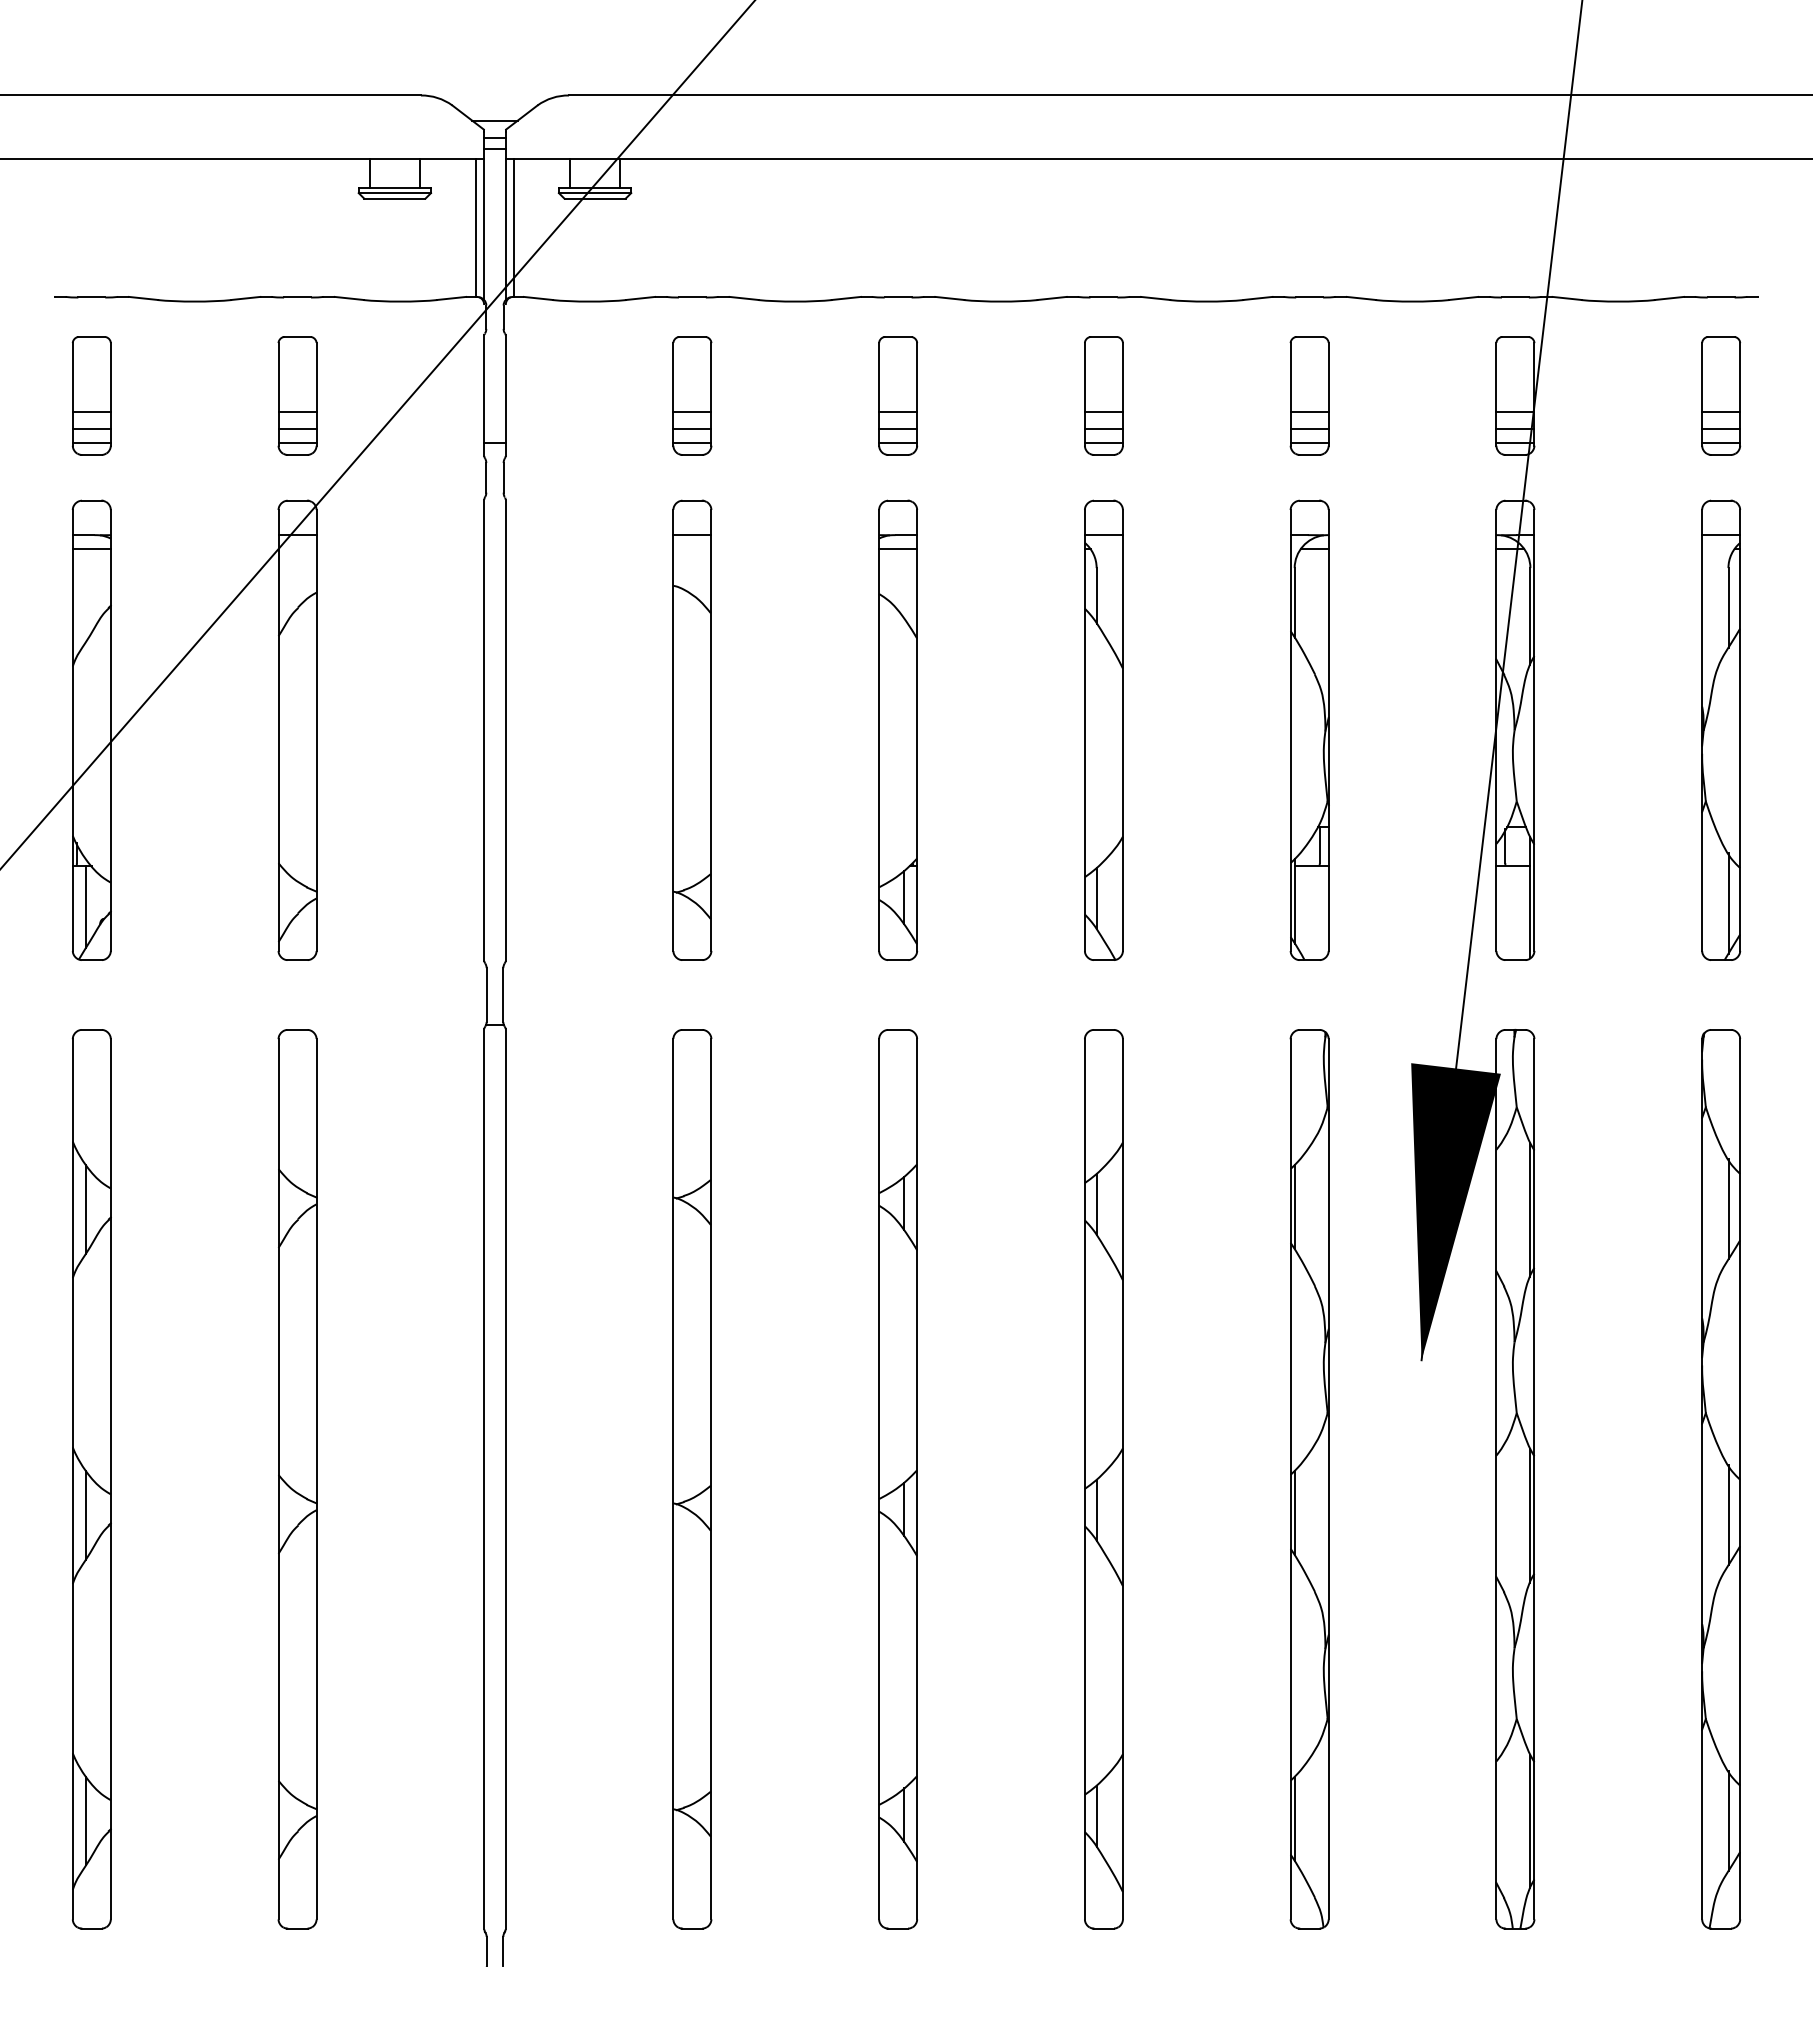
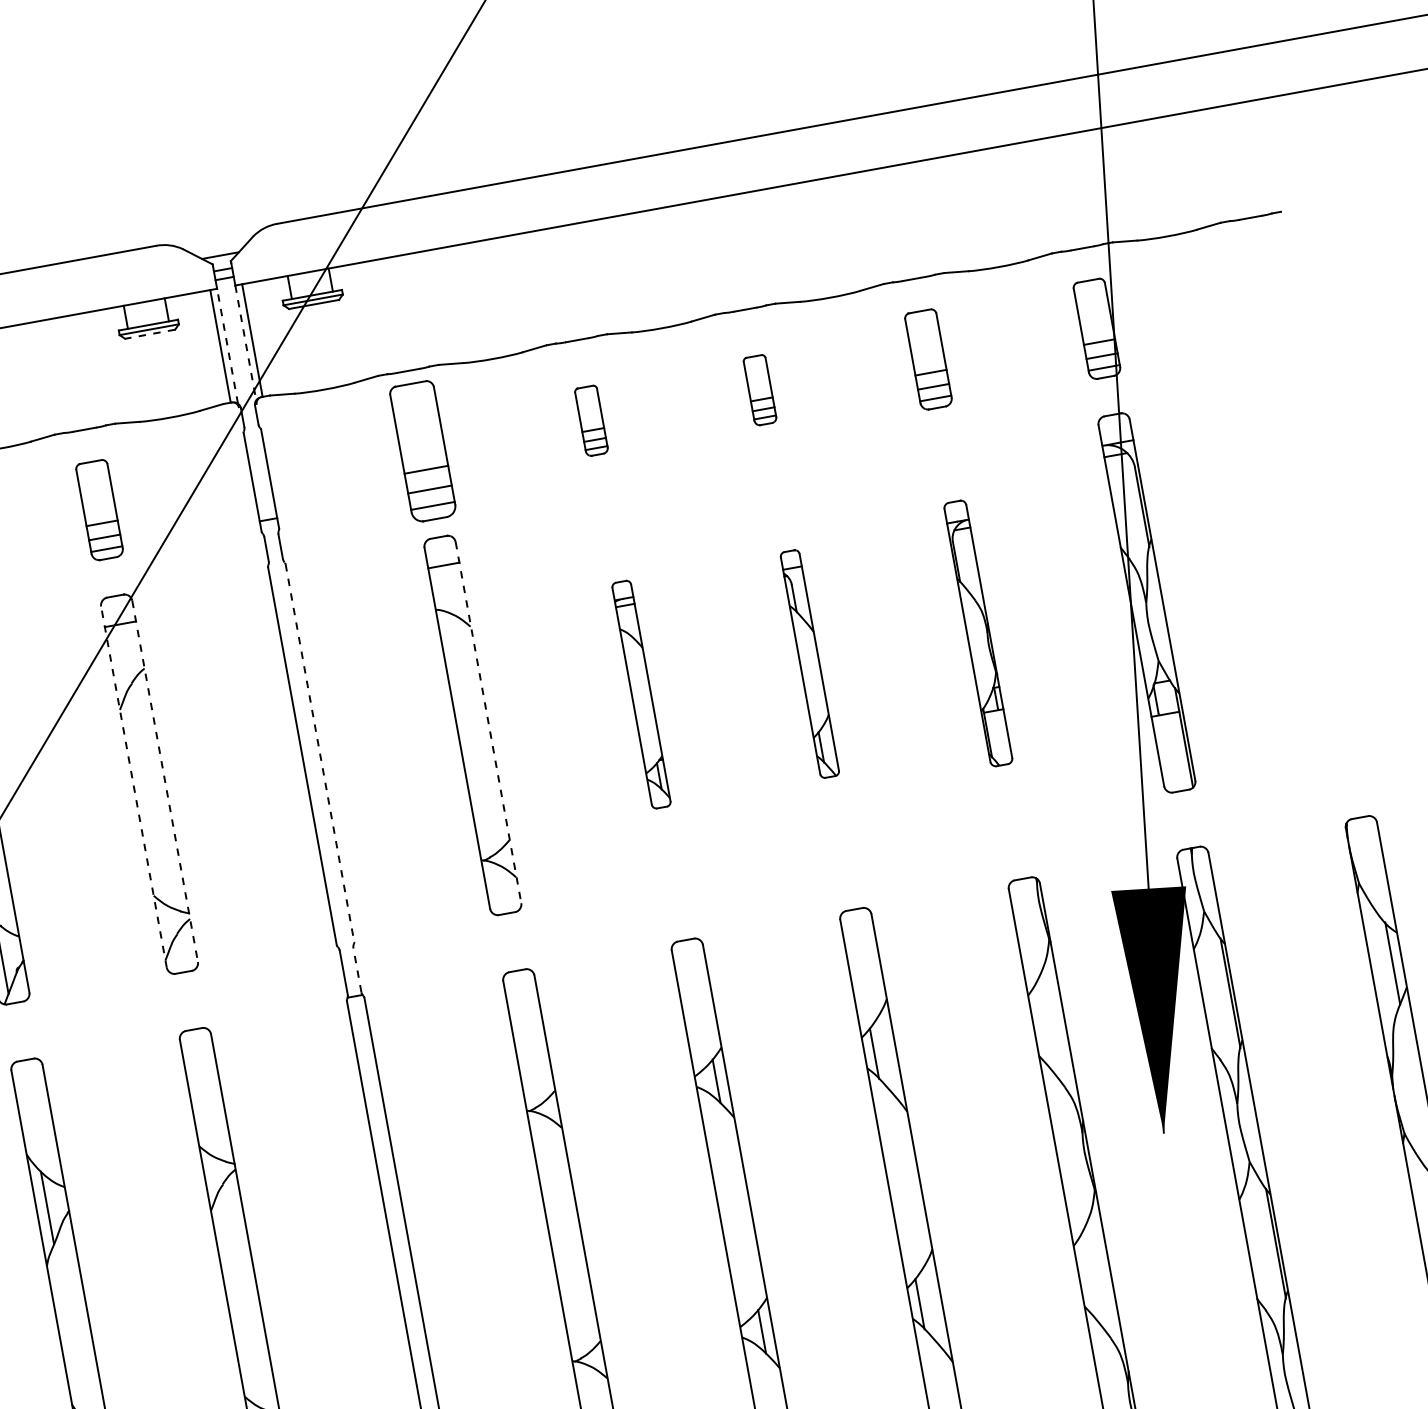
line: (394, 198) -> (149, 334), solid -> dashed
line: (483, 229) -> (227, 346), solid -> dashed
line: (506, 230) -> (246, 343), solid -> dashed
part: (692, 395) -> (423, 451), size x1.4
part: (897, 395) -> (591, 420), size x0.7
part: (1103, 395) -> (759, 389), size x0.7
part: (1721, 395) -> (1265, 297), removed
part: (898, 729) -> (641, 694), size x0.6
part: (1103, 729) -> (809, 663), size x0.6
part: (1309, 729) -> (978, 632), size x0.7
part: (1721, 729) -> (1315, 571), removed
line: (278, 730) -> (133, 787), solid -> dashed
line: (316, 730) -> (165, 781), solid -> dashed
line: (505, 730) -> (319, 753), solid -> dashed
line: (711, 730) -> (488, 722), solid -> dashed
line: (503, 995) -> (357, 970), solid -> dashed
line: (1294, 1206) -> (1036, 1025), removed
line: (1294, 1512) -> (1082, 1276), removed

